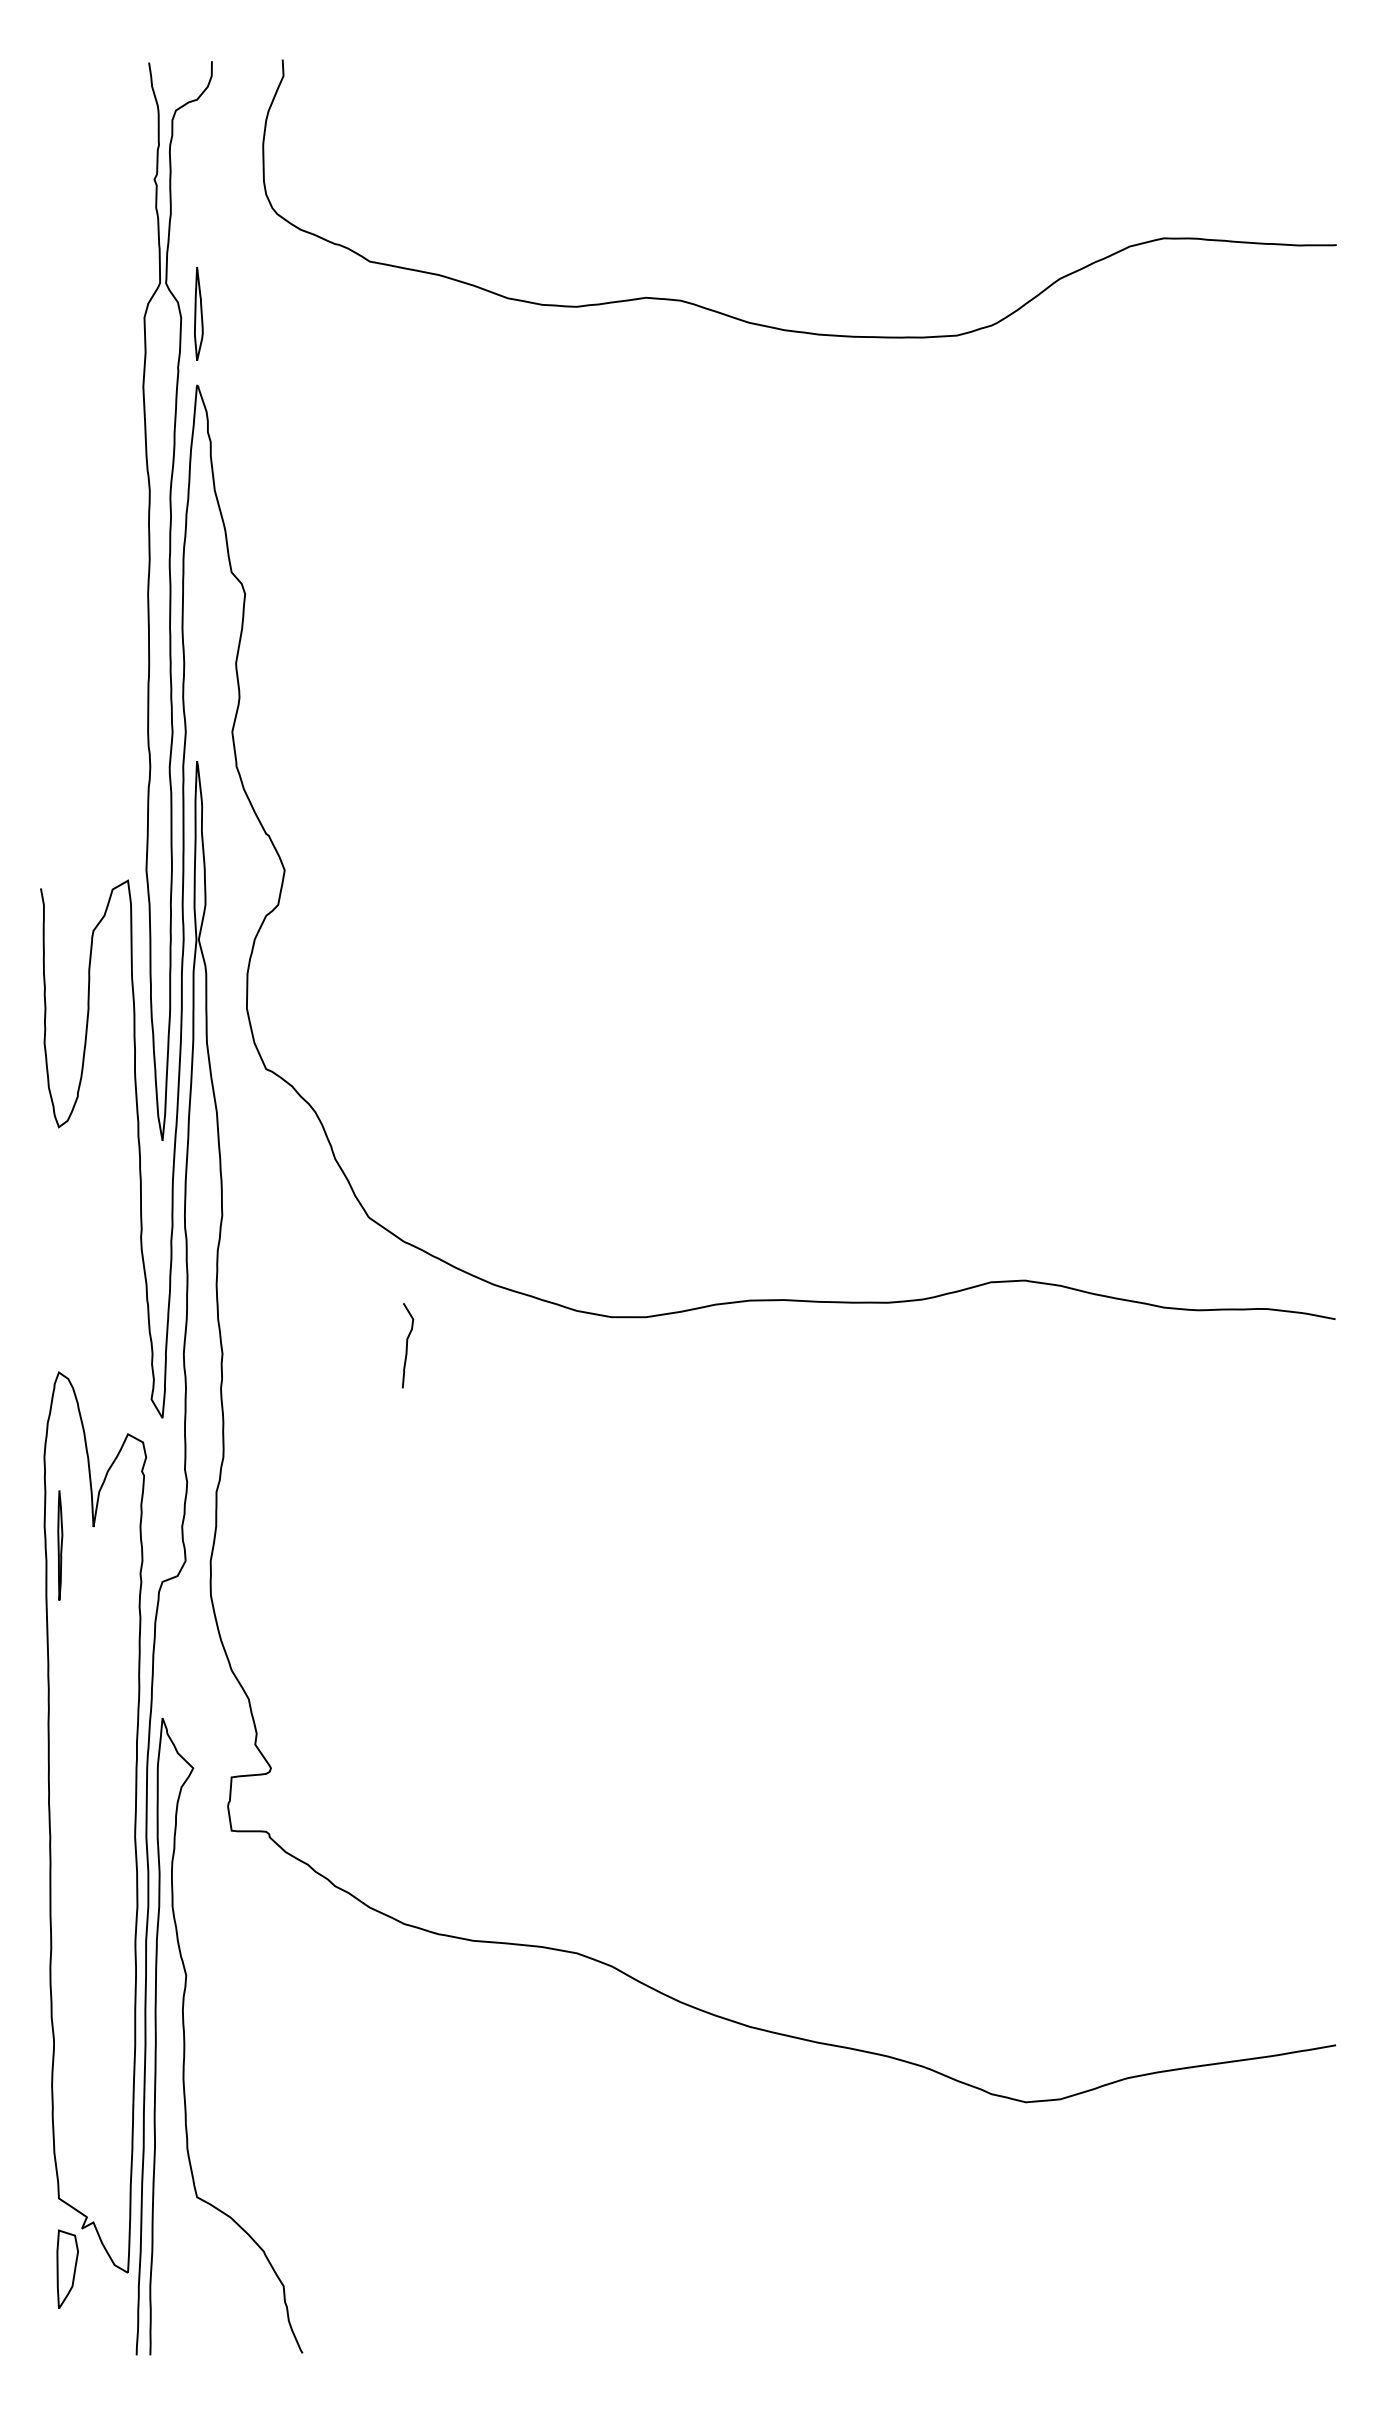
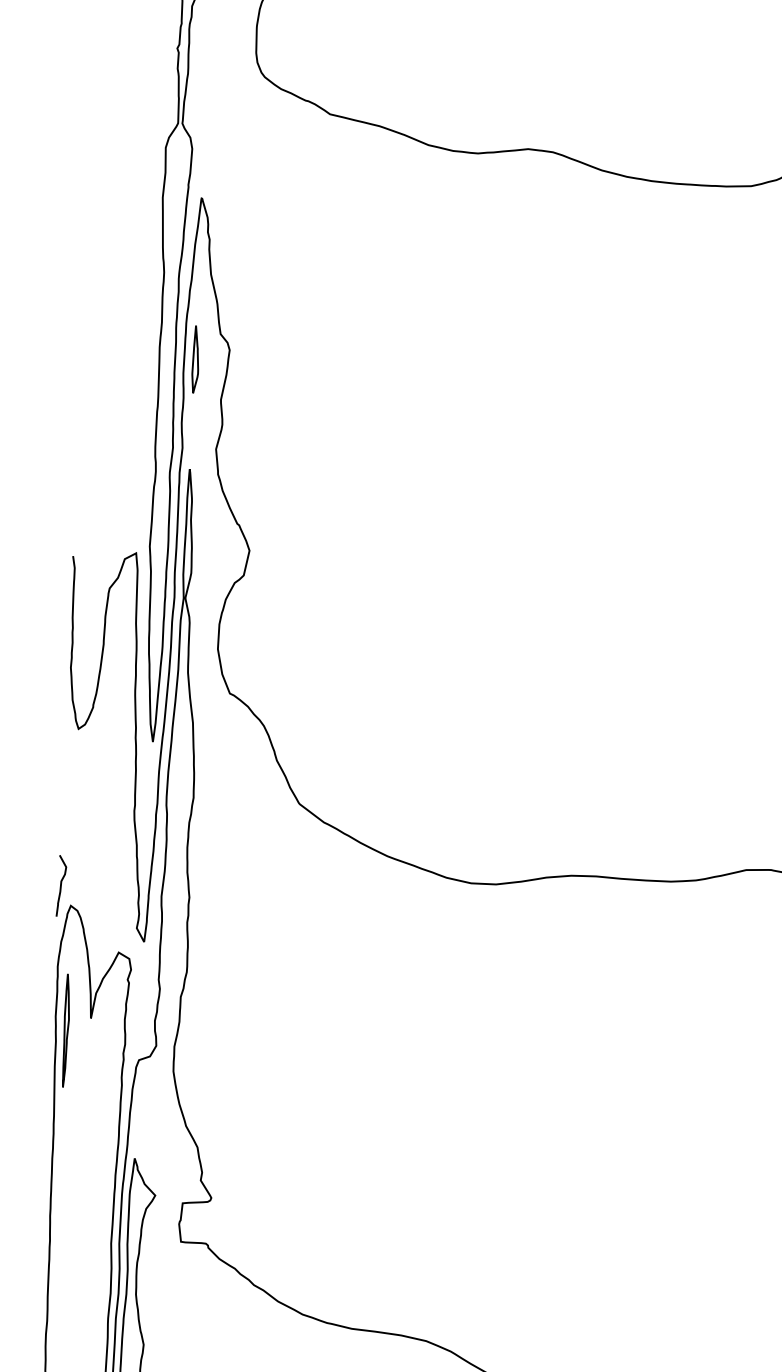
part: (198, 313) -> (195, 359), moved
curve: (407, 1345) -> (61, 885), moved
part: (60, 1545) -> (66, 1030), size x1.43

